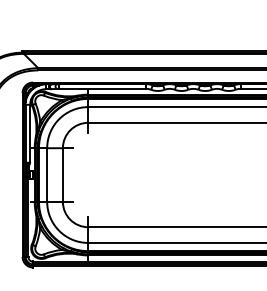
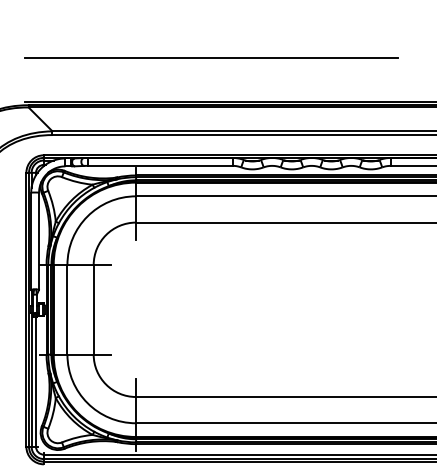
line: (132, 24) -> (209, 58), added

